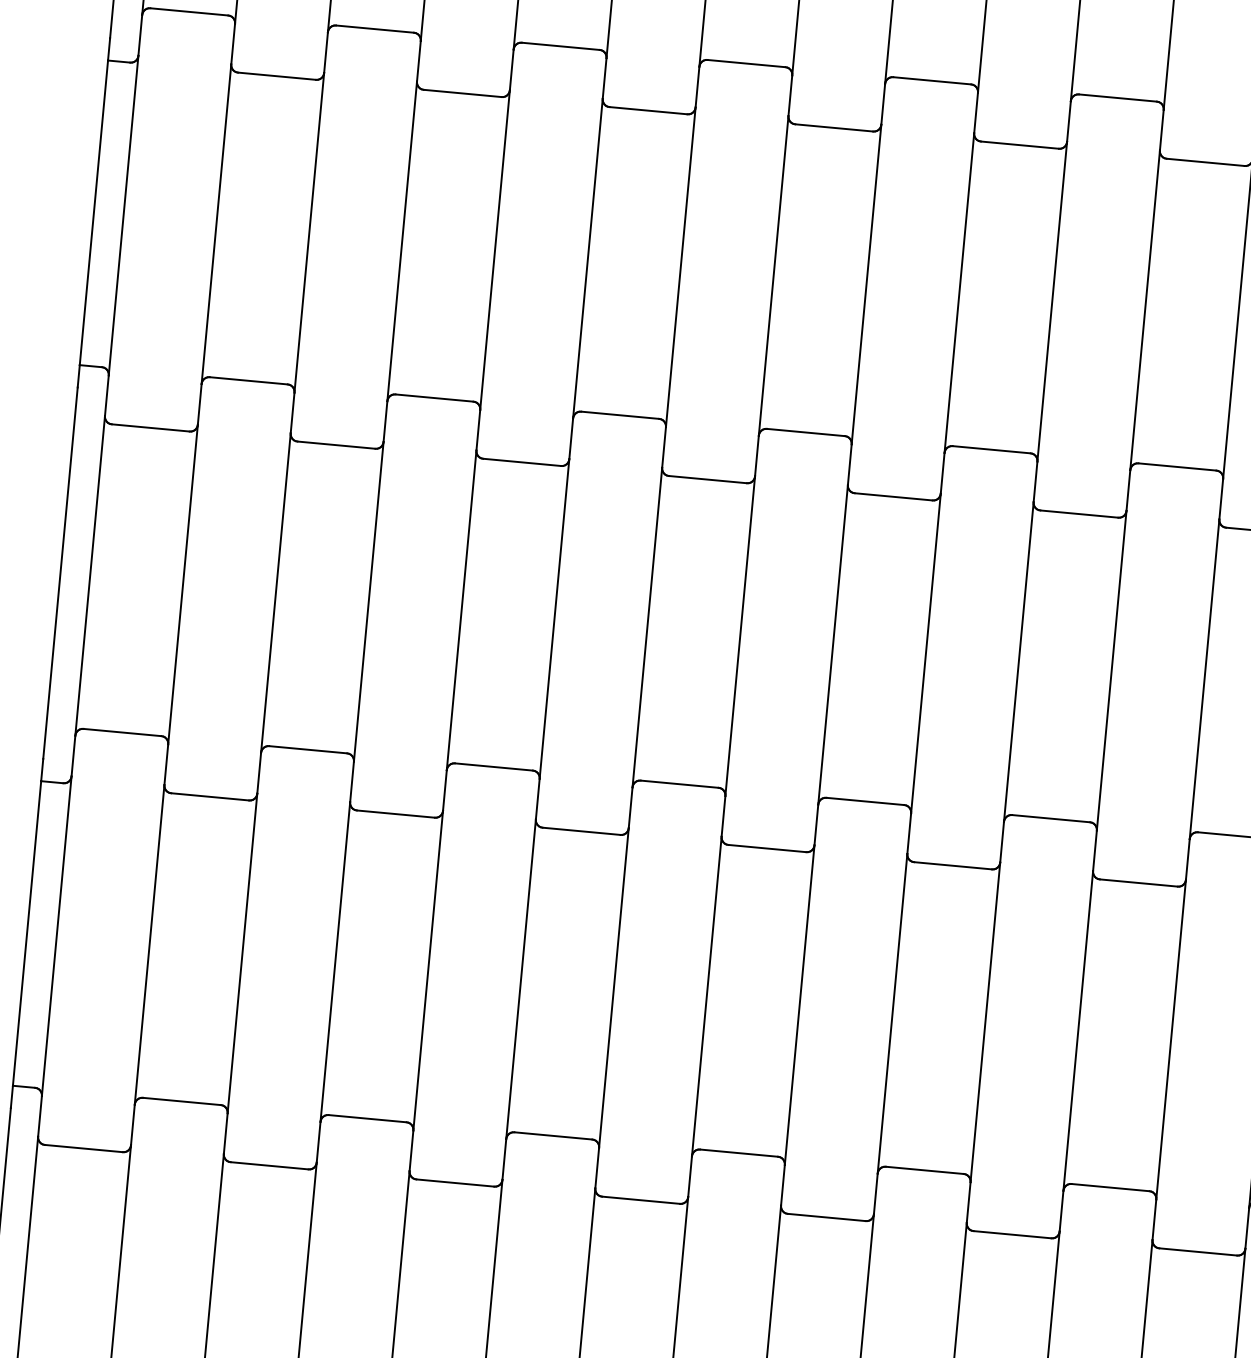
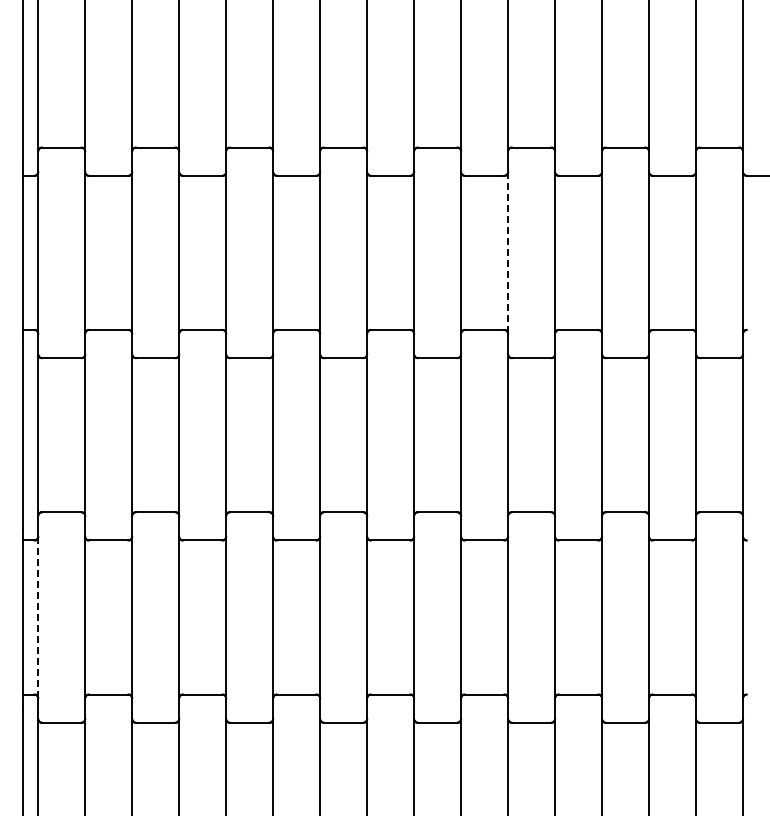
line: (1053, 301) -> (508, 252), solid -> dashed
line: (57, 936) -> (38, 617), solid -> dashed

